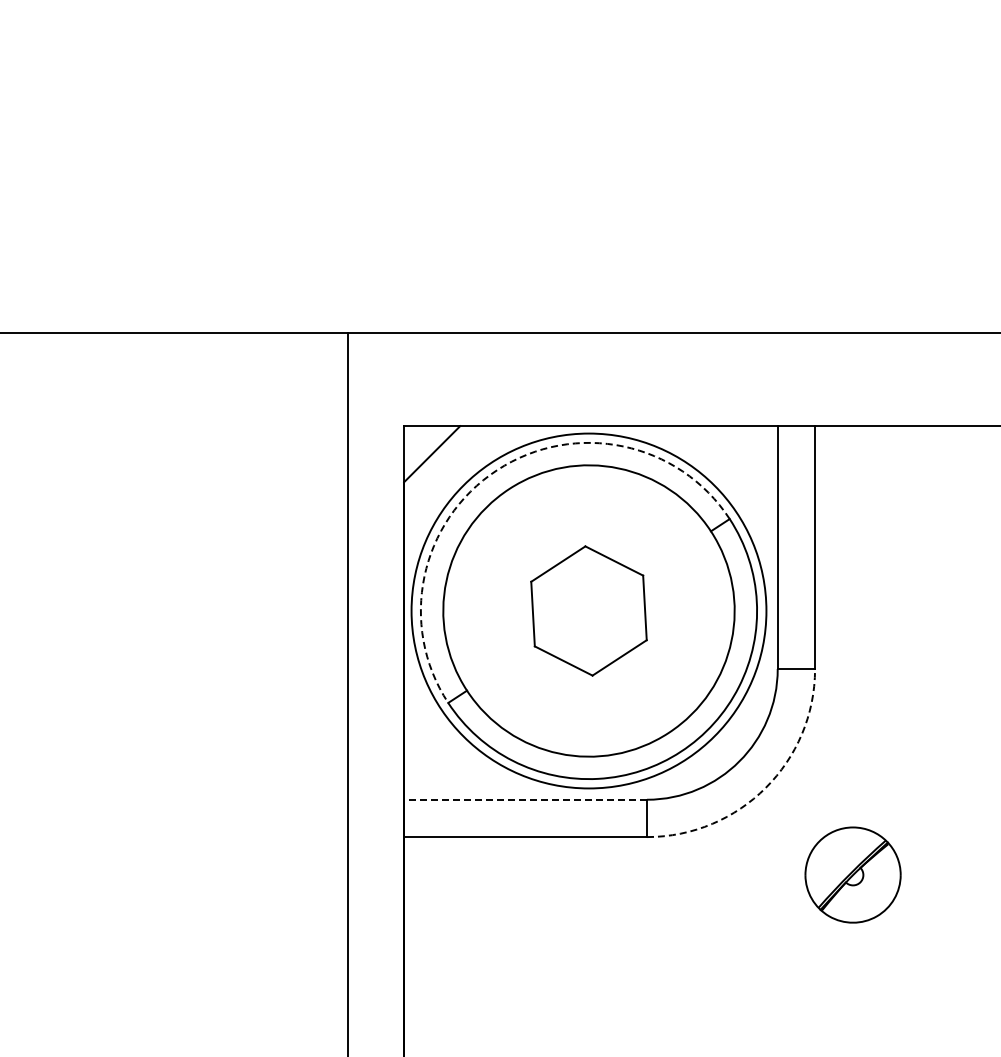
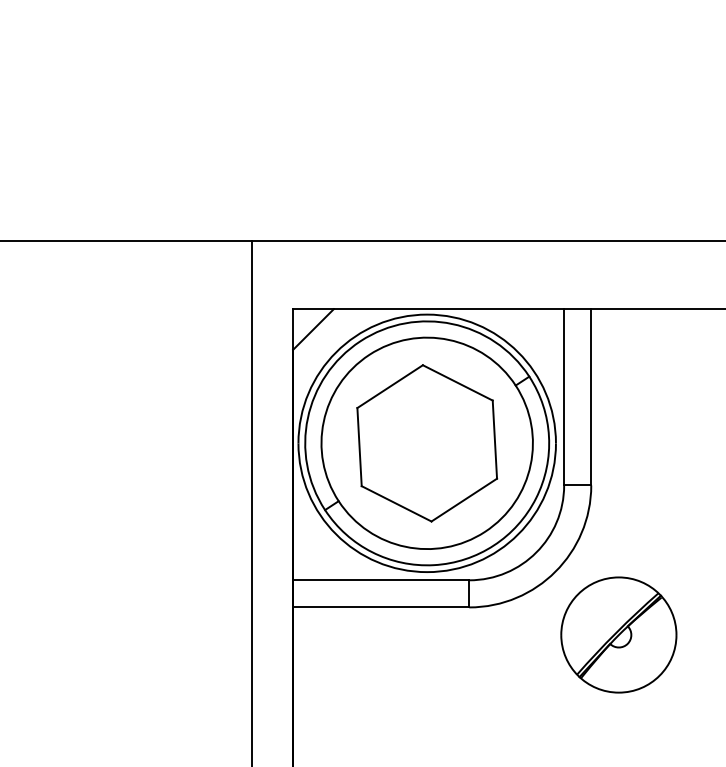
arc: (497, 470) -> (360, 341), dashed -> solid
part: (588, 610) -> (426, 442), size x1.67
arc: (765, 787) -> (555, 571), dashed -> solid
line: (525, 799) -> (381, 580), dashed -> solid
part: (852, 874) -> (618, 634), size x1.67

